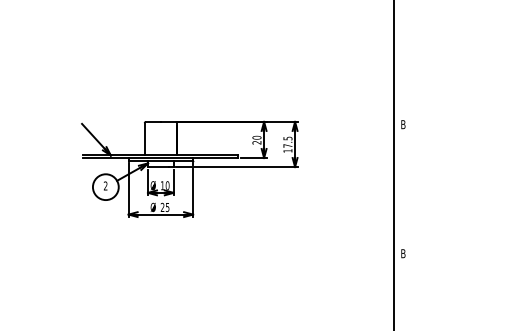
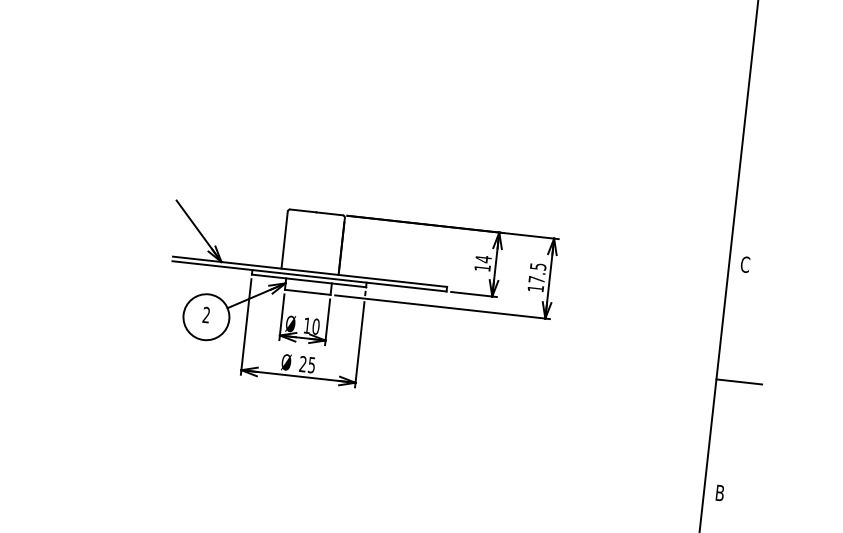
text: (403, 124) -> (745, 264), B -> C
text: (256, 139) -> (482, 262), 20 -> 14
line: (407, 190) -> (739, 382), added

